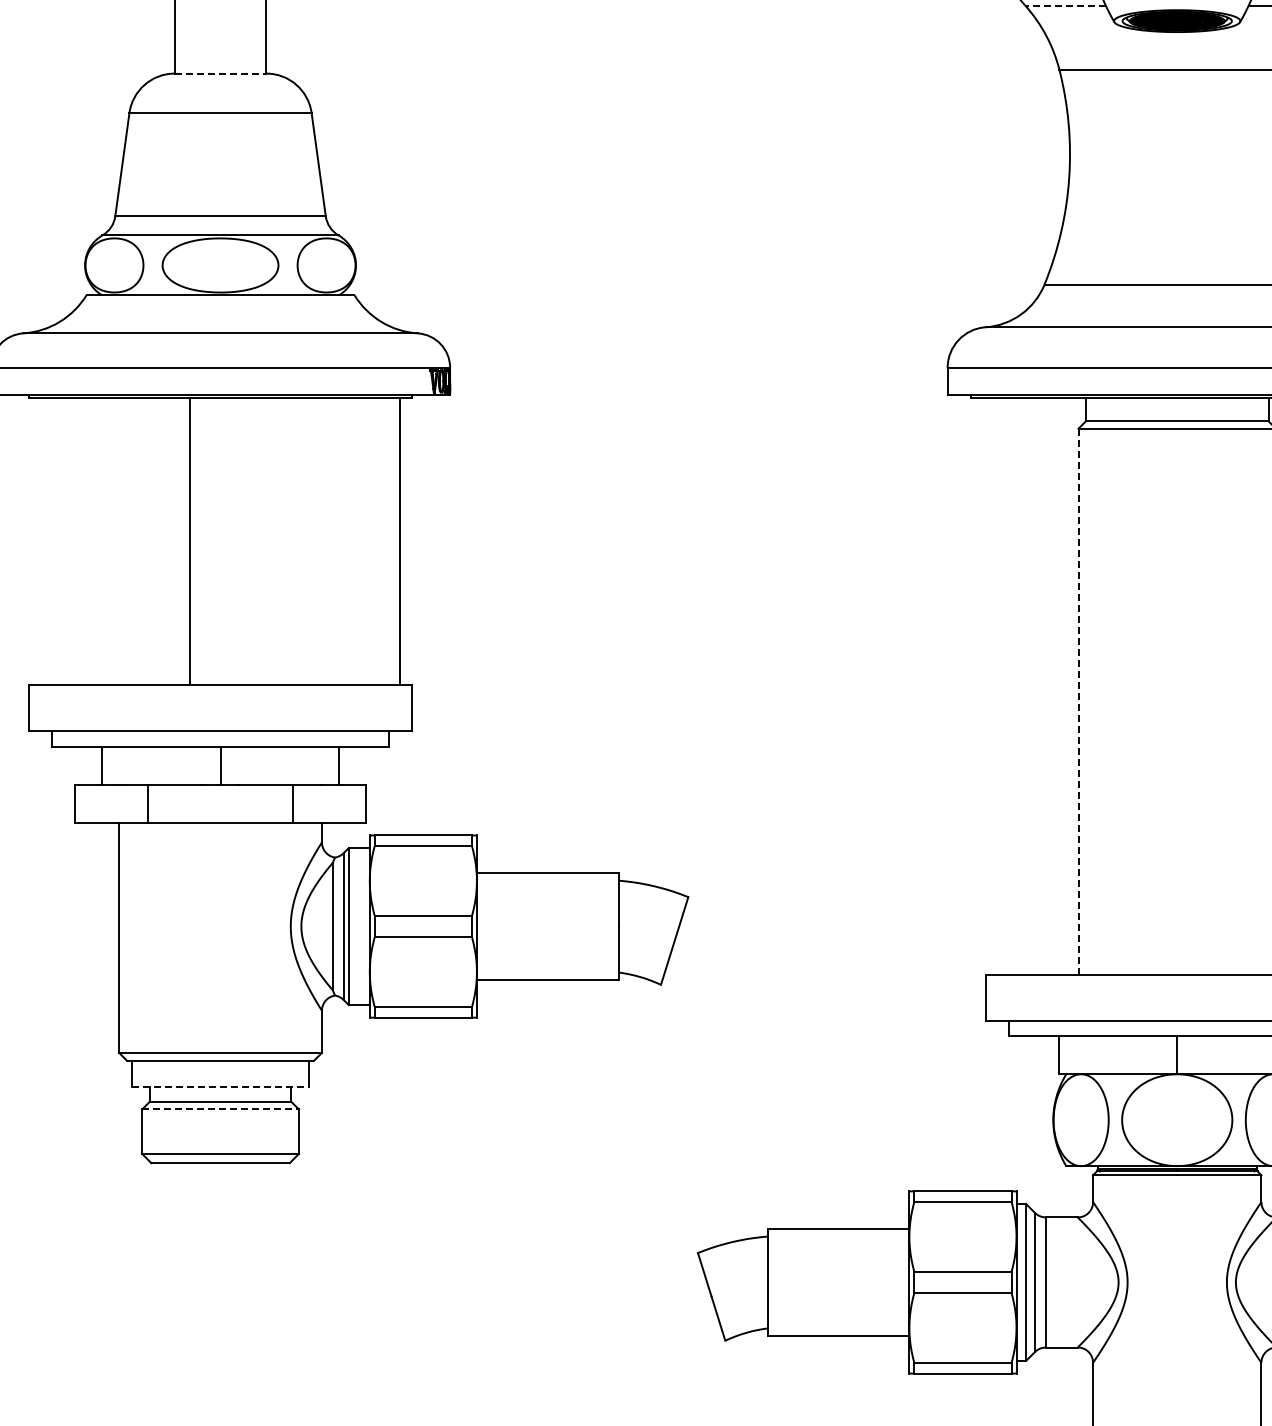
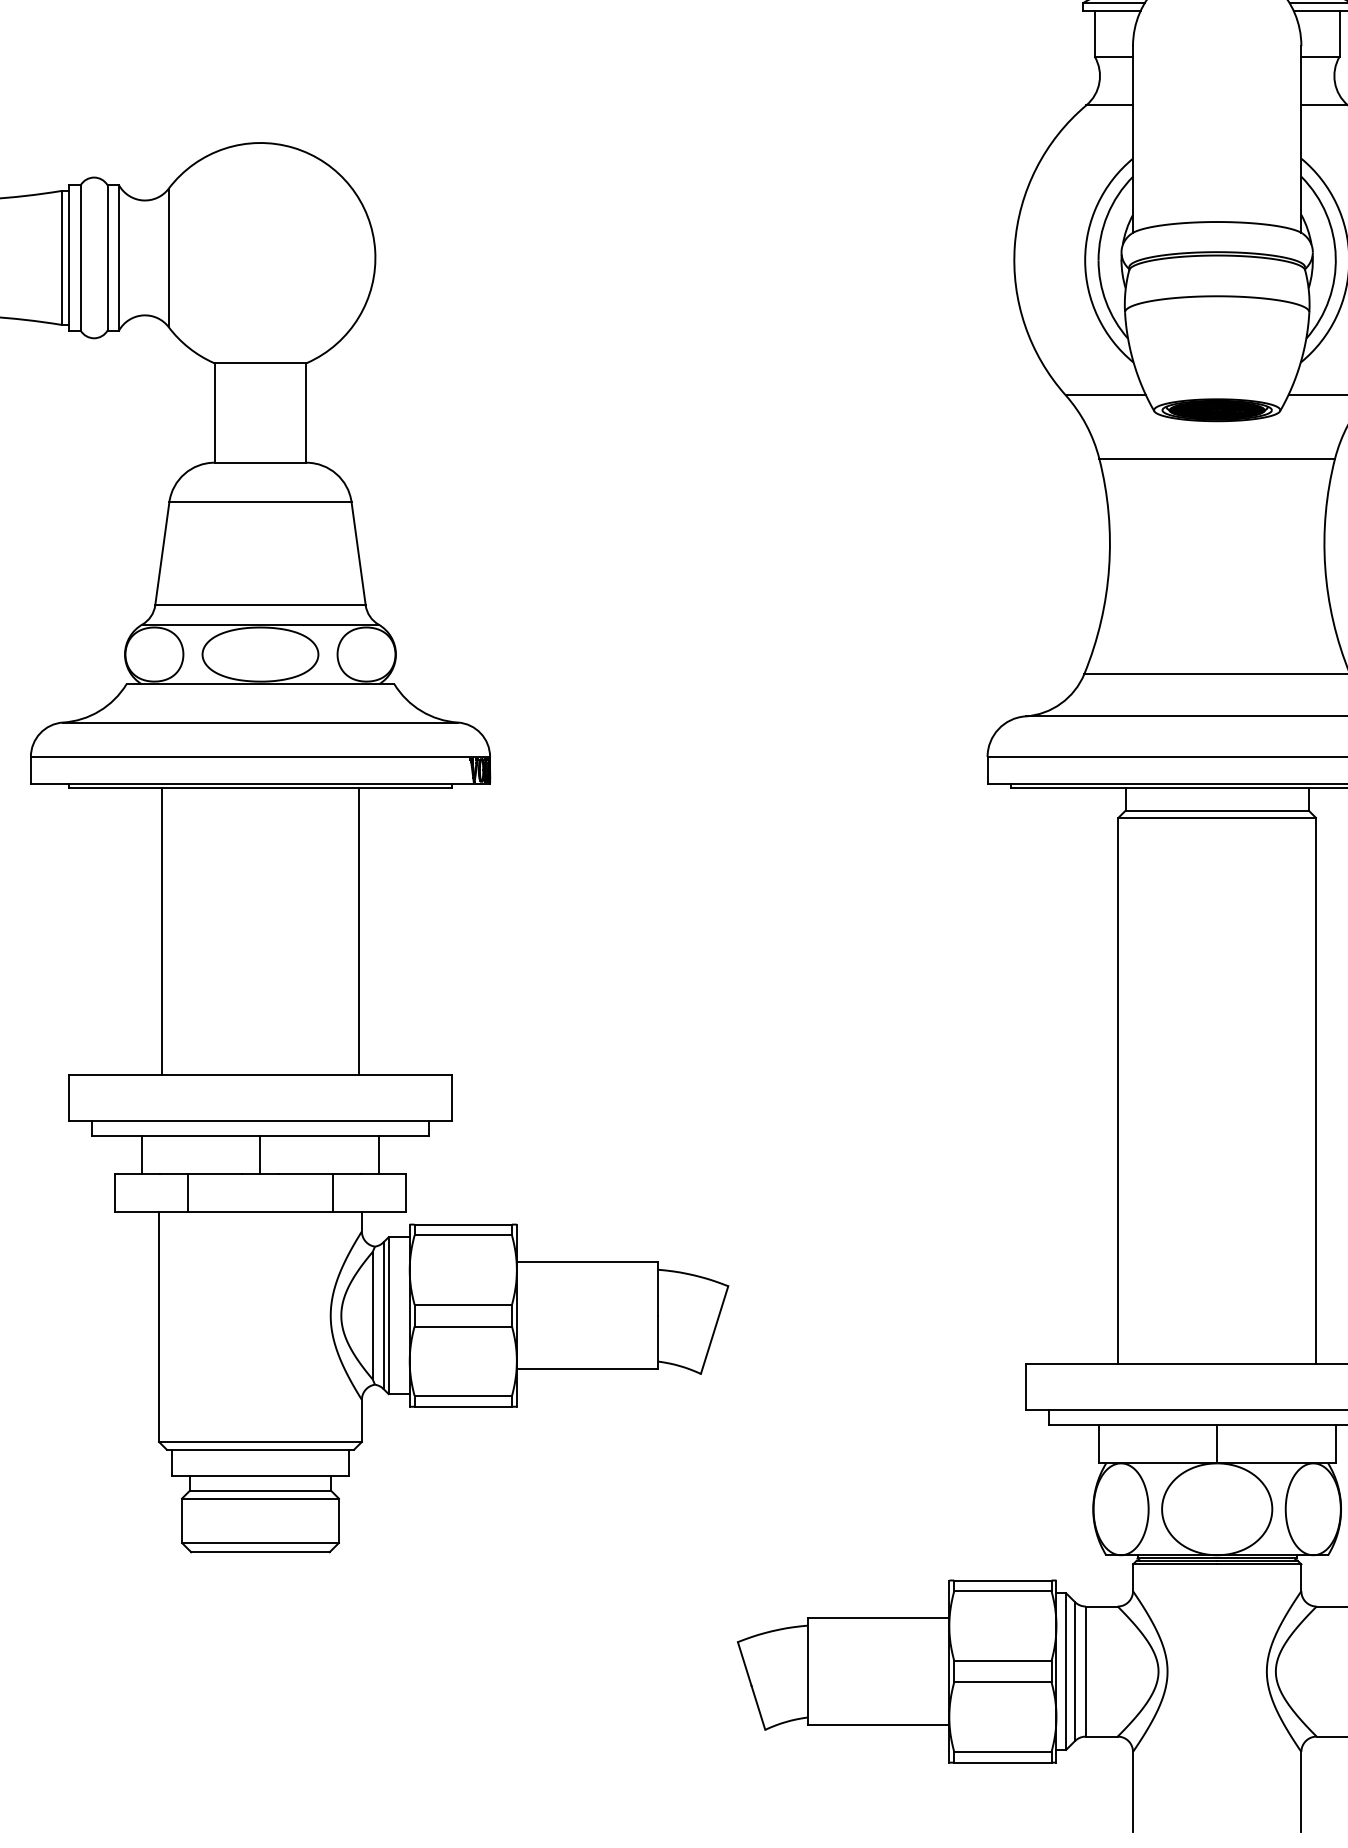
line: (1065, 6) -> (1105, 395), dashed -> solid
line: (220, 73) -> (260, 462), dashed -> solid
line: (189, 541) -> (161, 930), moved
line: (400, 541) -> (359, 930), moved
line: (1078, 702) -> (1118, 1091), dashed -> solid
line: (220, 1086) -> (260, 1475), dashed -> solid
line: (220, 1109) -> (260, 1498), dashed -> solid

